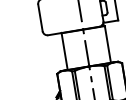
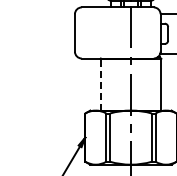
line: (64, 51) -> (100, 84), solid -> dashed

